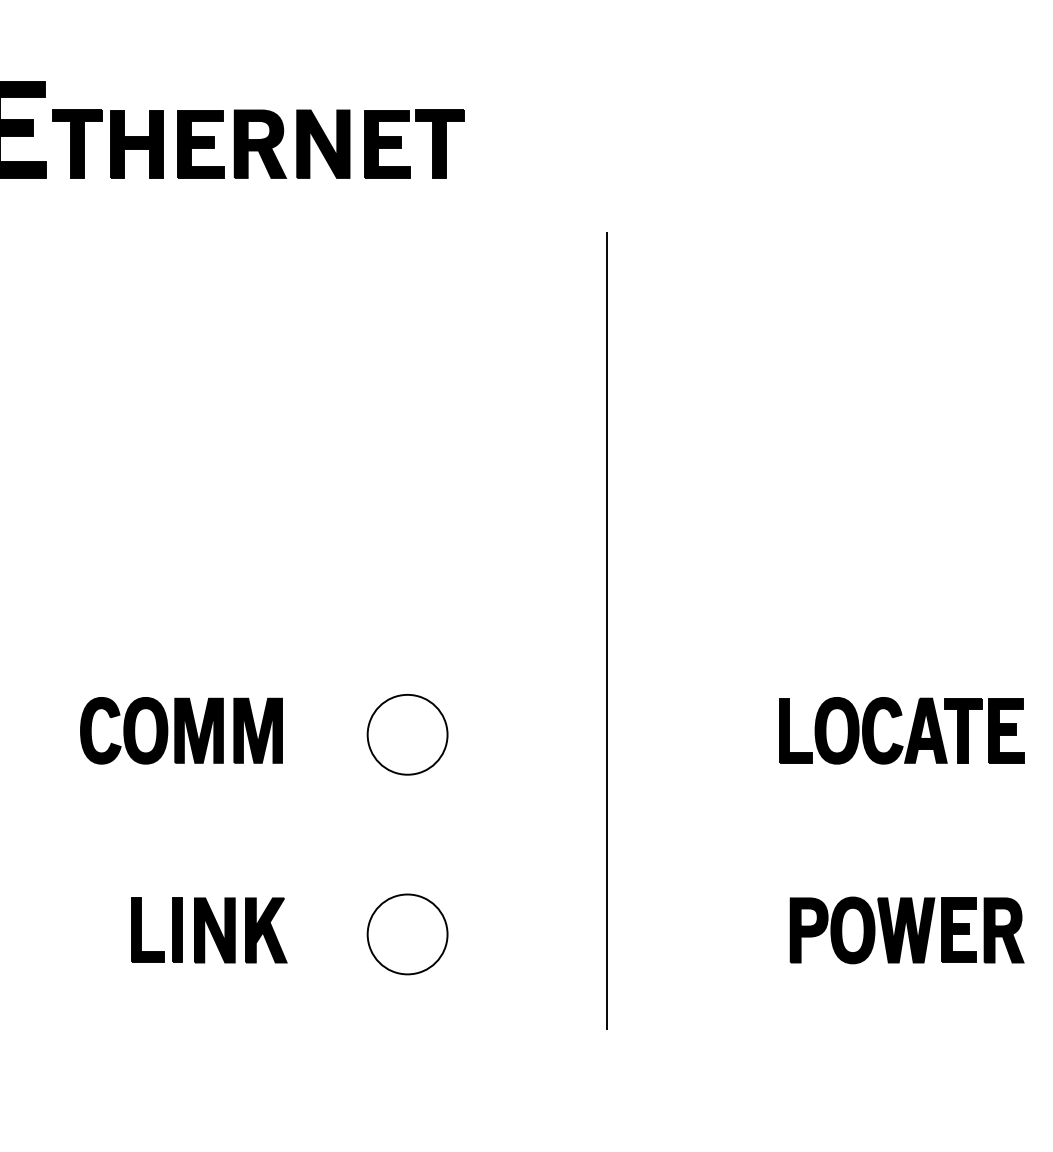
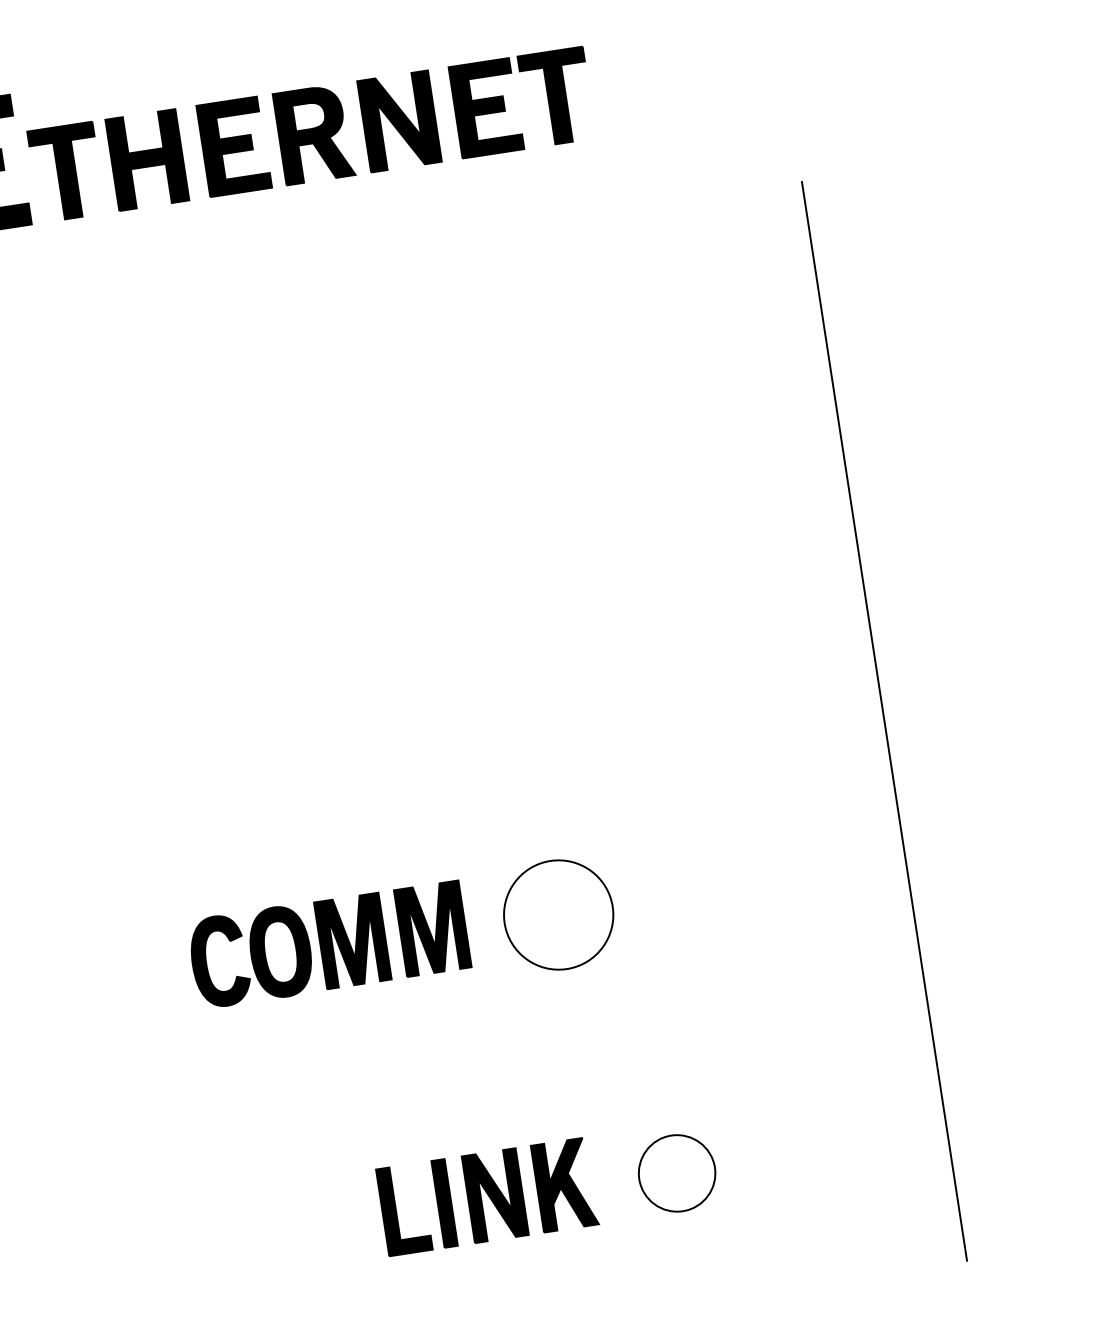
part: (407, 734) -> (558, 914), moved
part: (209, 930) -> (488, 1196), moved
part: (407, 934) -> (677, 1173), size x0.7

